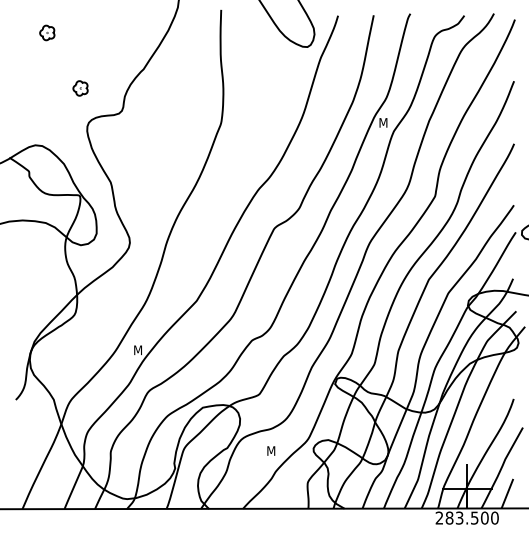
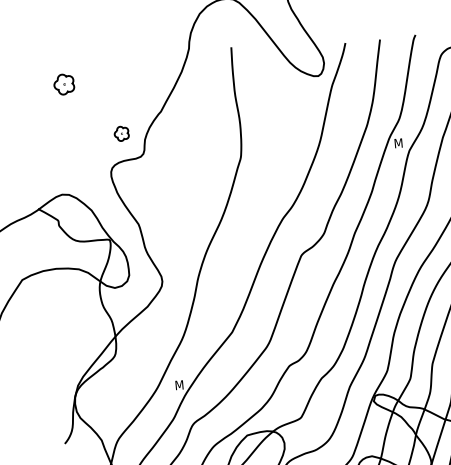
part: (47, 32) -> (64, 84), size x1.4
part: (80, 88) -> (121, 133), moved

